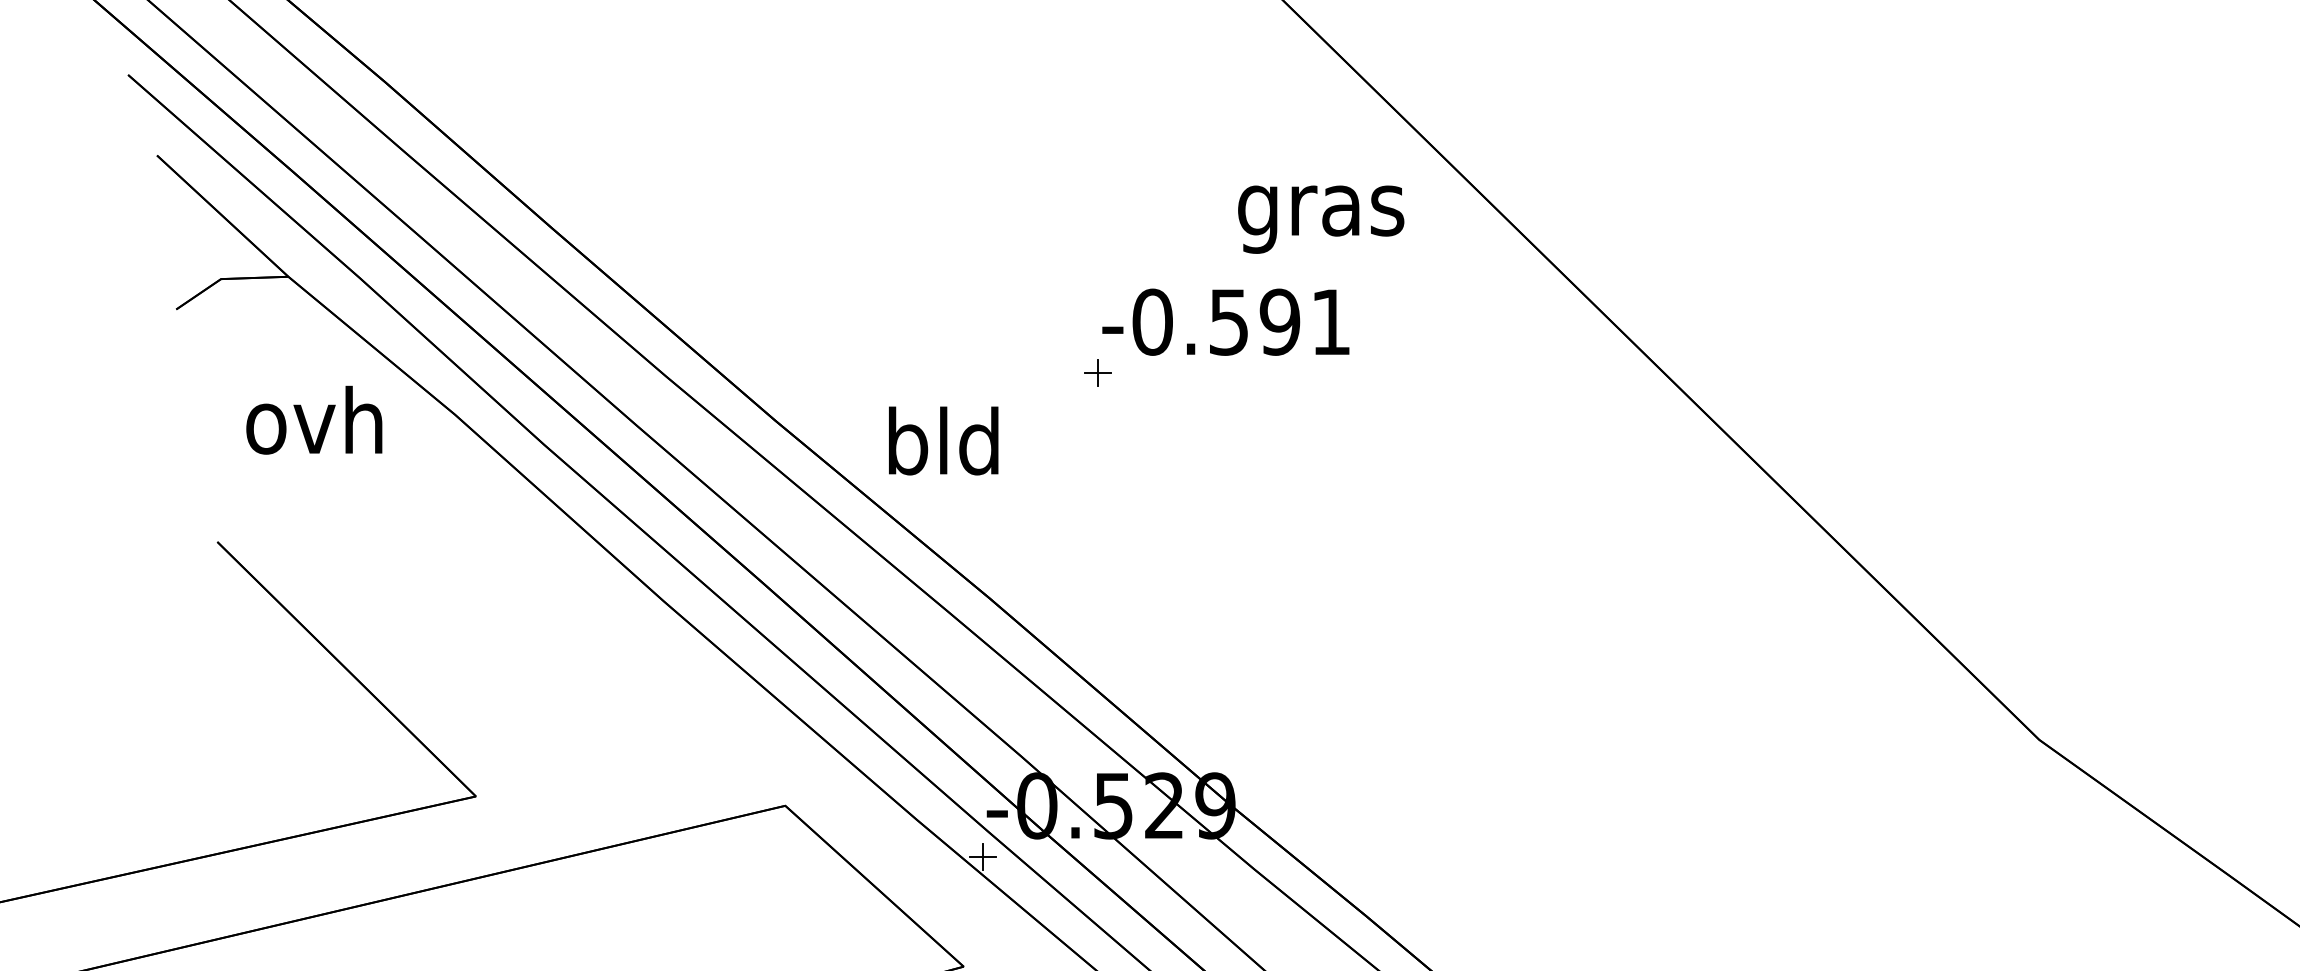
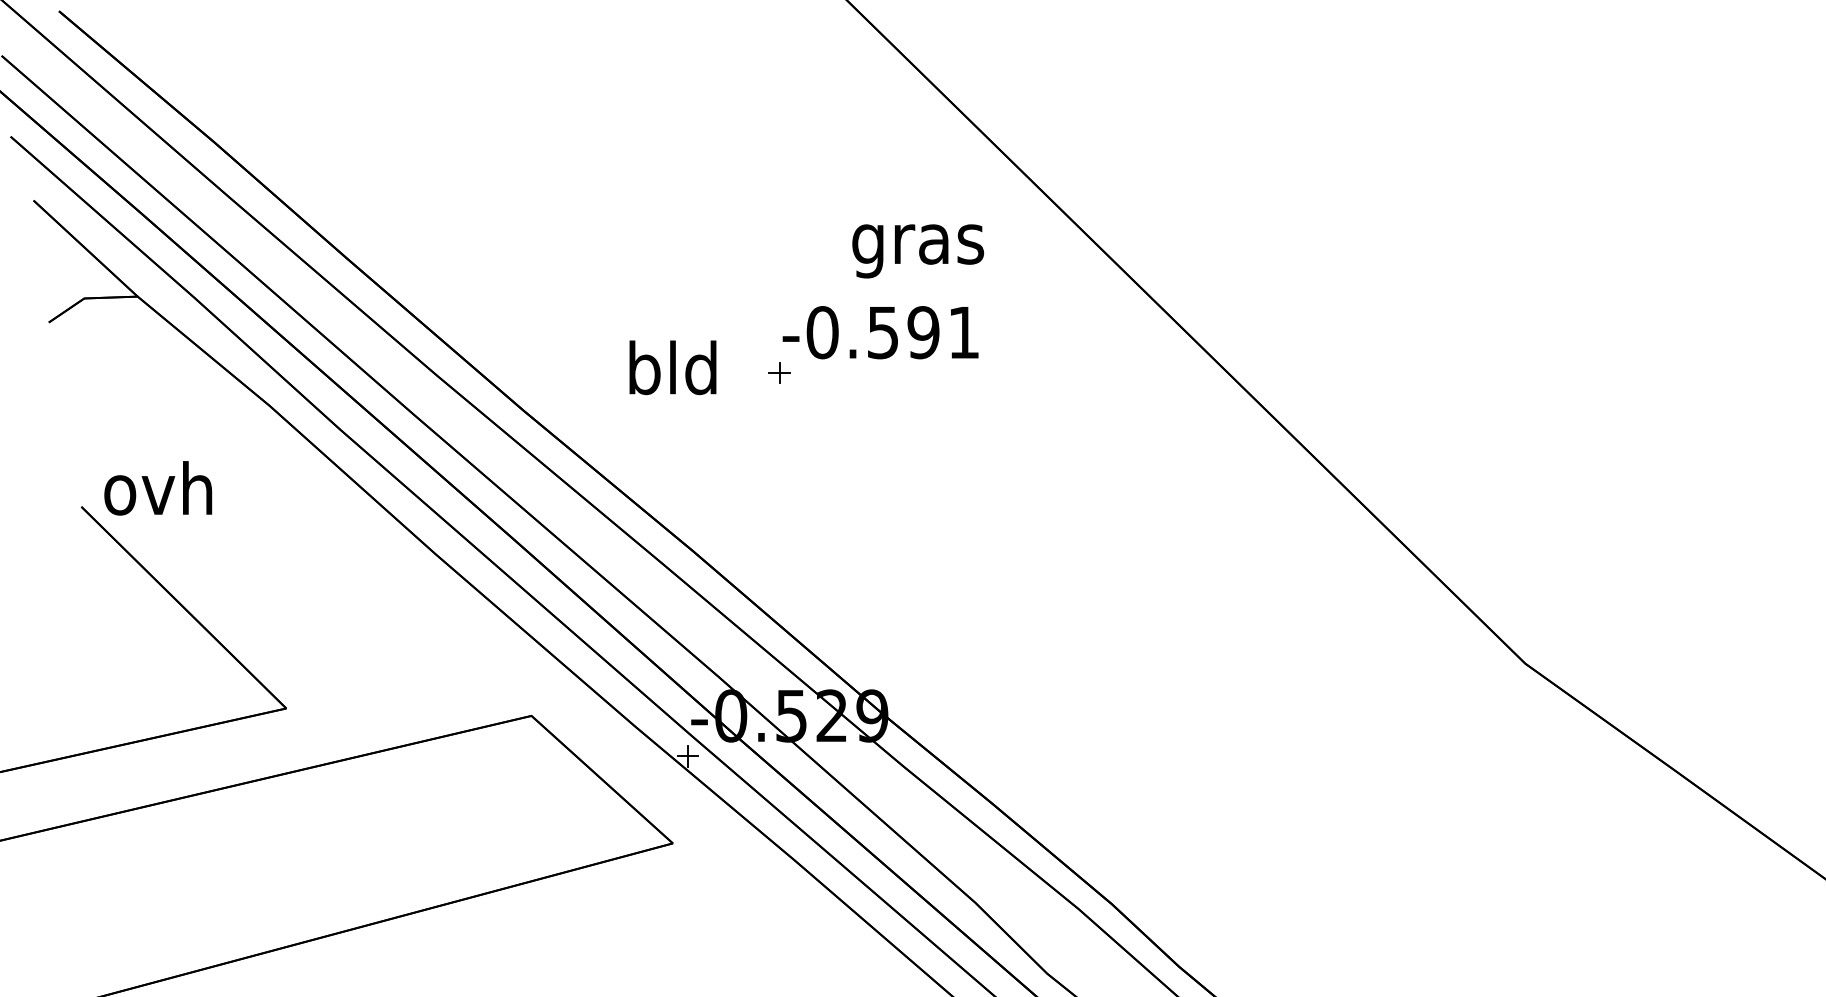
text: (1321, 219) -> (918, 251), moved
text: (314, 420) -> (158, 488), moved
text: (943, 440) -> (672, 367), moved

